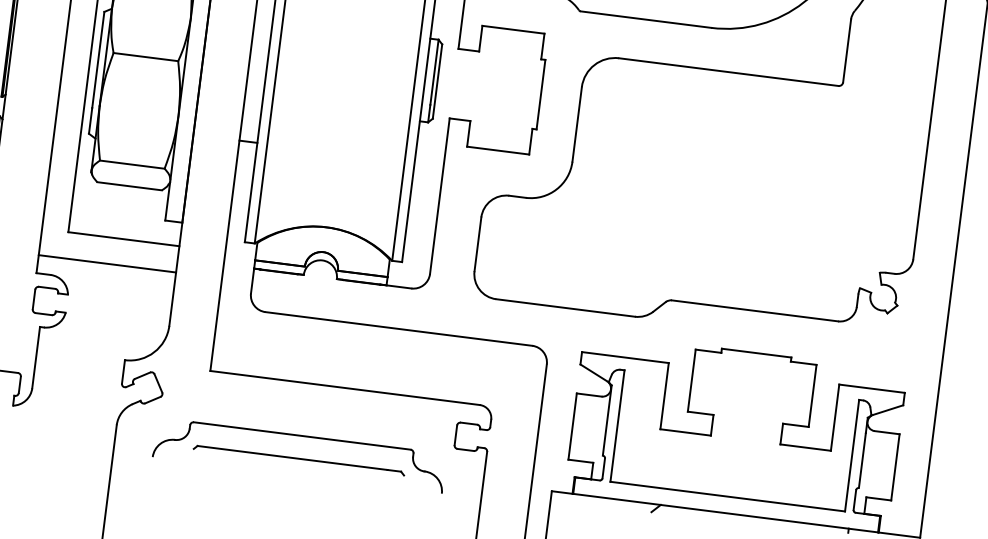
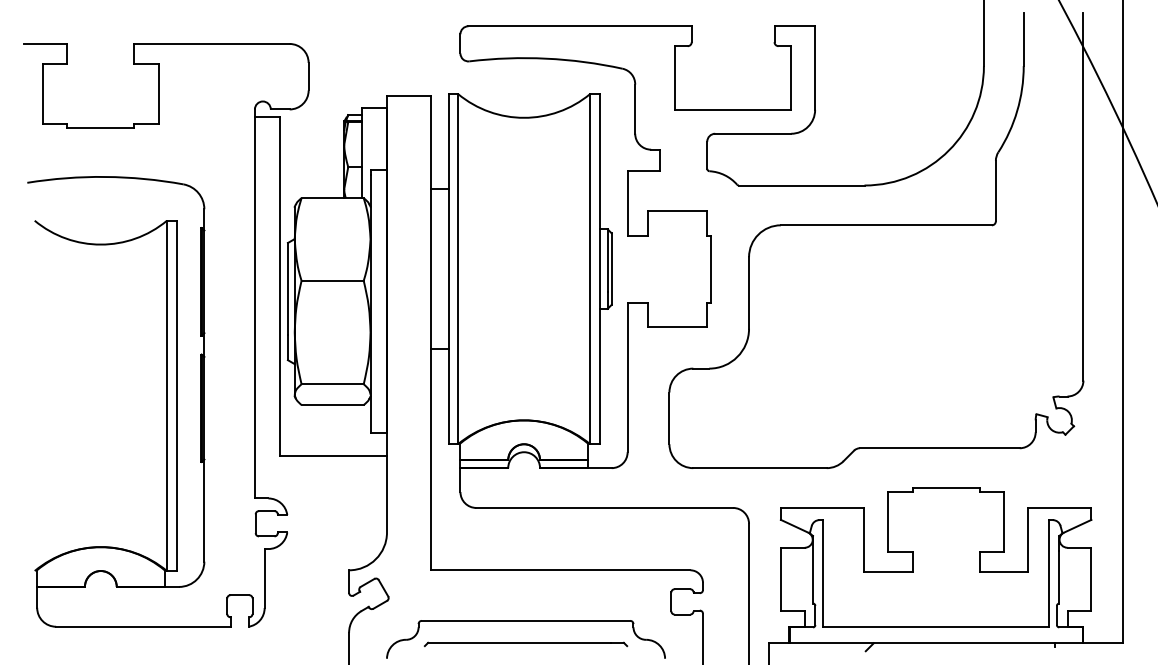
line: (106, 264) -> (320, 481), removed

